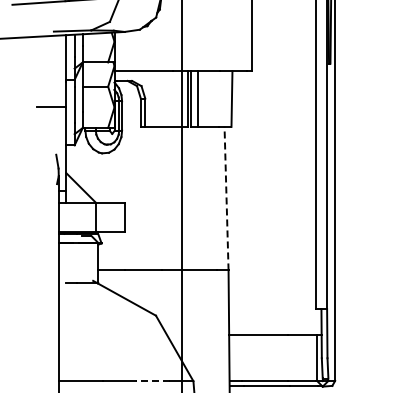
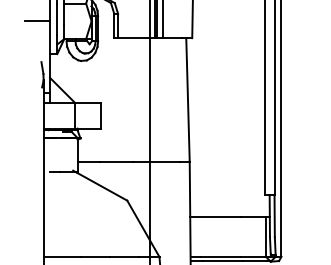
line: (226, 198) -> (187, 99), dashed -> solid
line: (152, 381) -> (124, 257), dashed -> solid

